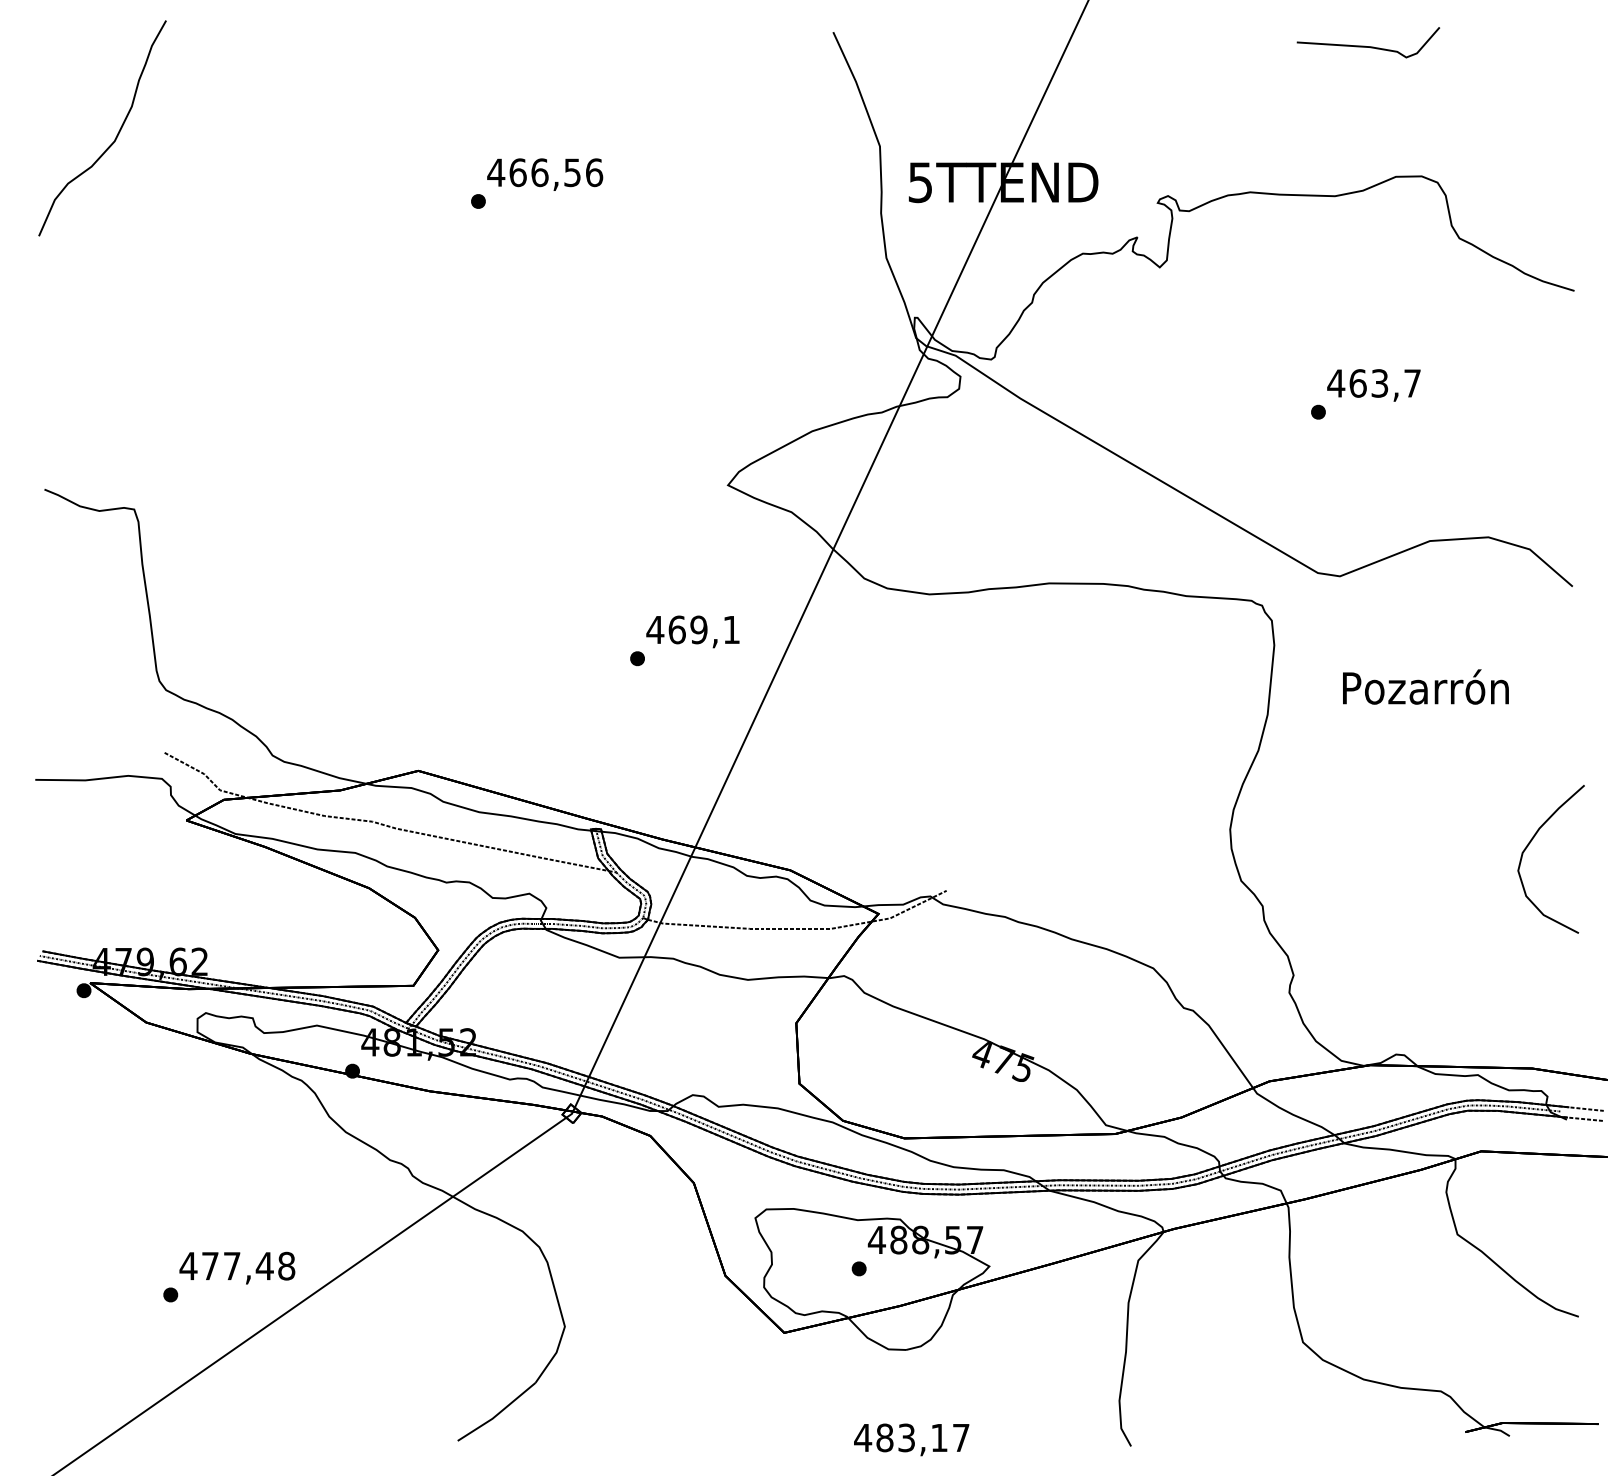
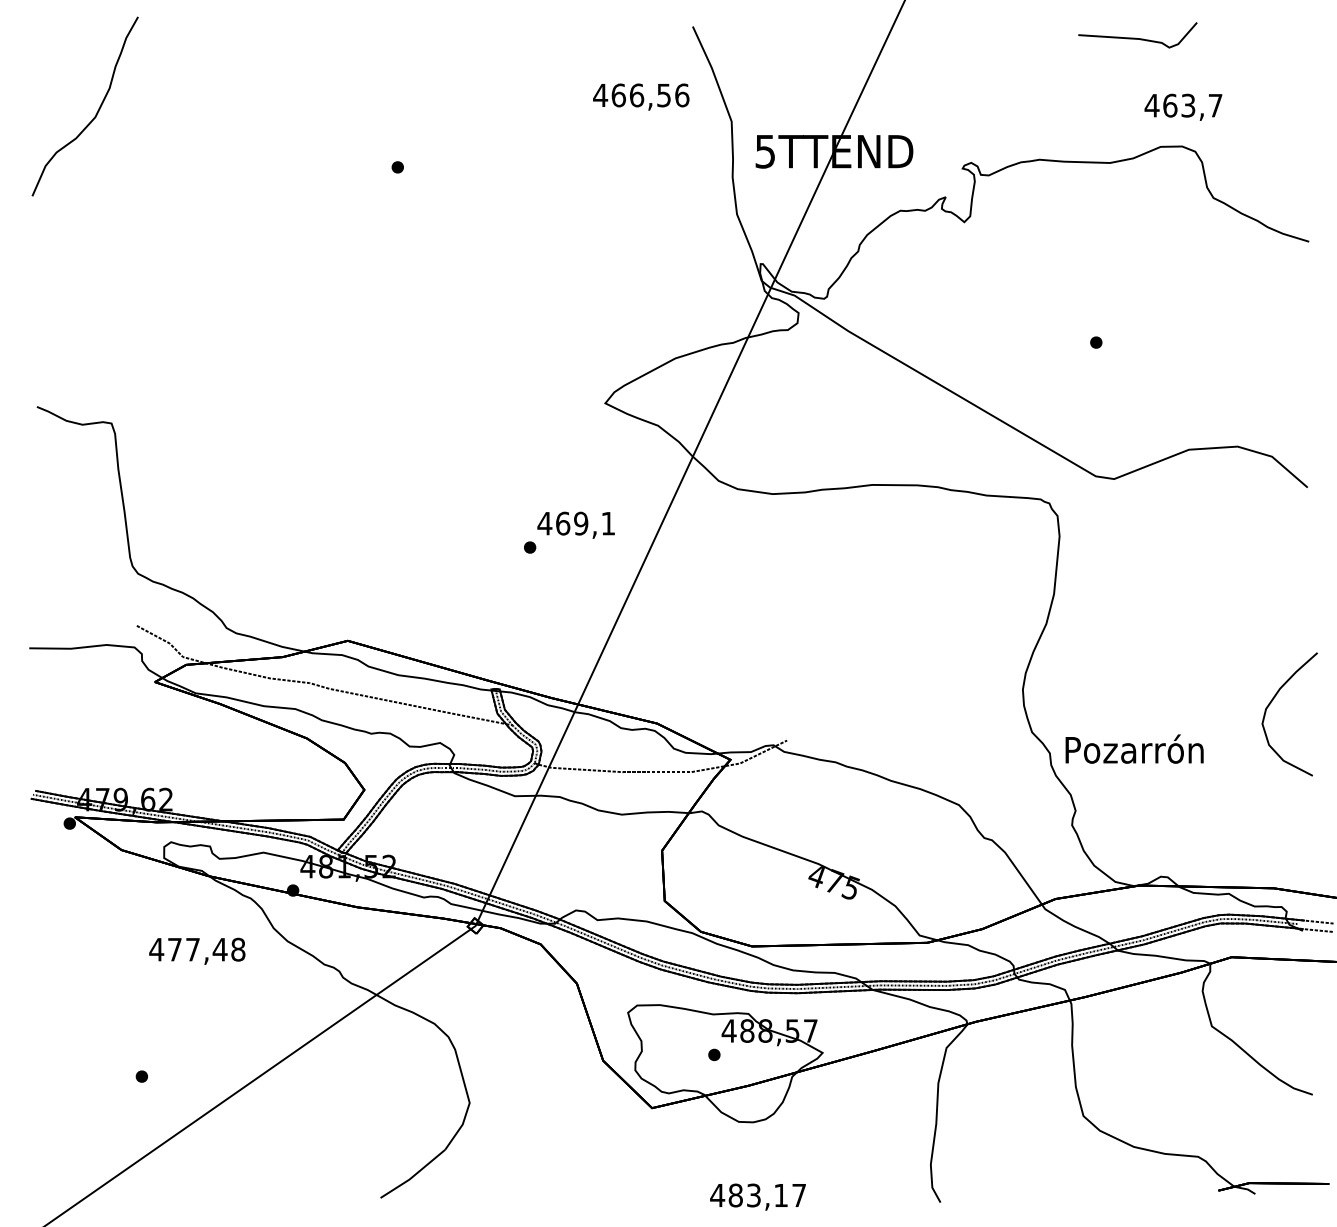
text: (545, 173) -> (641, 96), moved
text: (1374, 384) -> (1183, 106), moved
text: (1425, 686) -> (1134, 748), moved
text: (237, 1267) -> (197, 950), moved

